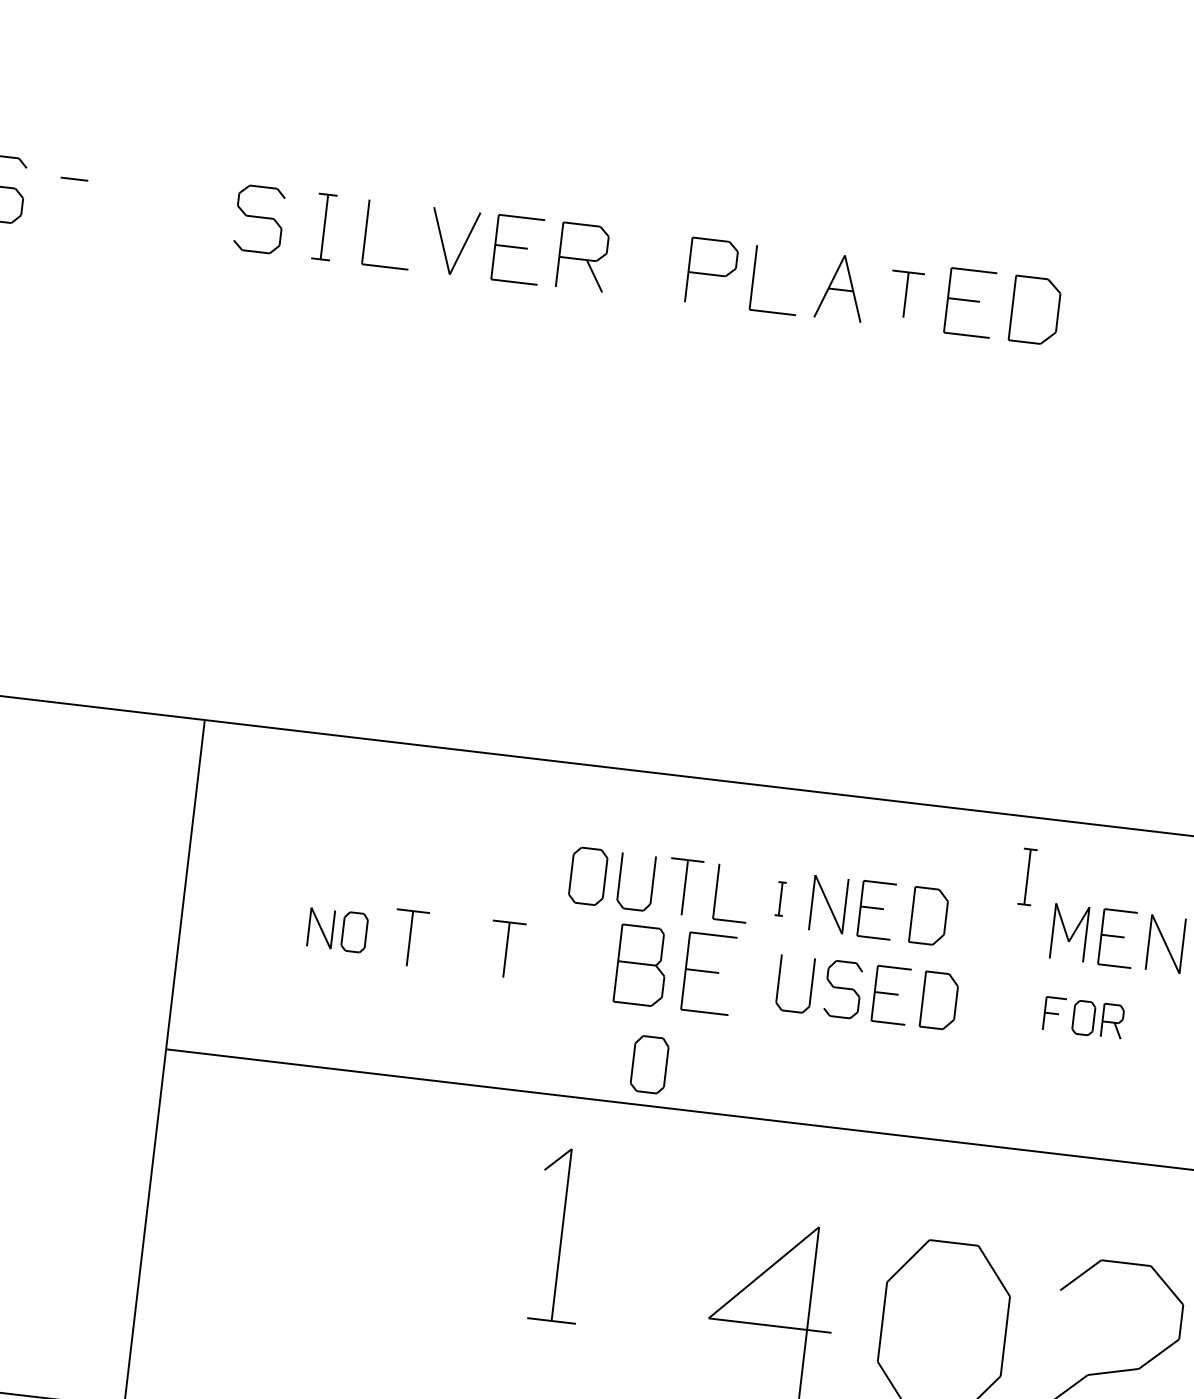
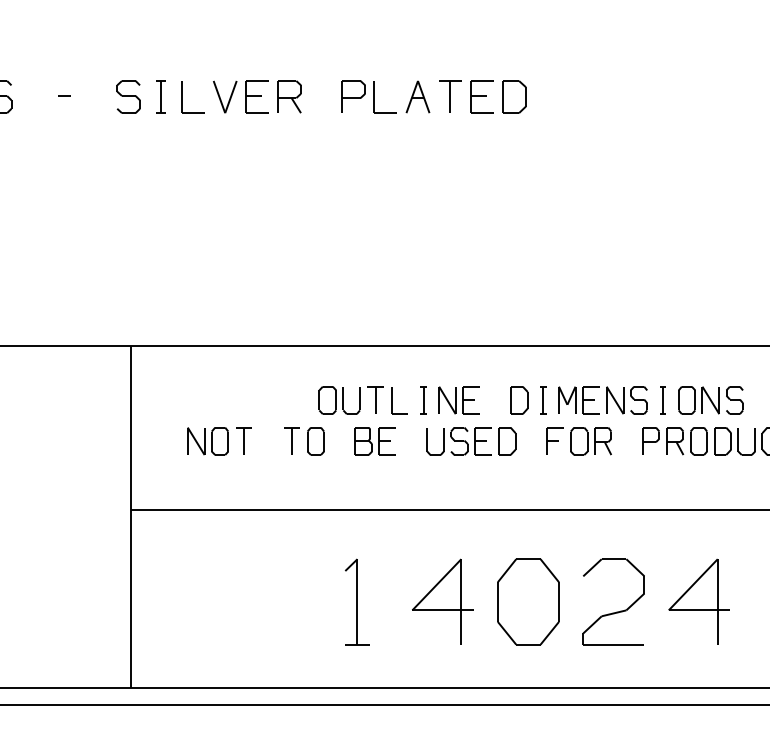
line: (74, 178) -> (64, 95), moved
part: (906, 294) -> (450, 96), size x1.43
part: (1027, 877) -> (543, 400), moved
part: (780, 899) -> (423, 400), size x1.67
part: (929, 916) -> (519, 400), moved
part: (336, 930) -> (207, 441), size x1.43
part: (672, 969) -> (374, 441), size x0.71
part: (1082, 1018) -> (578, 441), size x1.67
part: (648, 1065) -> (315, 441), moved
part: (559, 1233) -> (356, 601), moved

